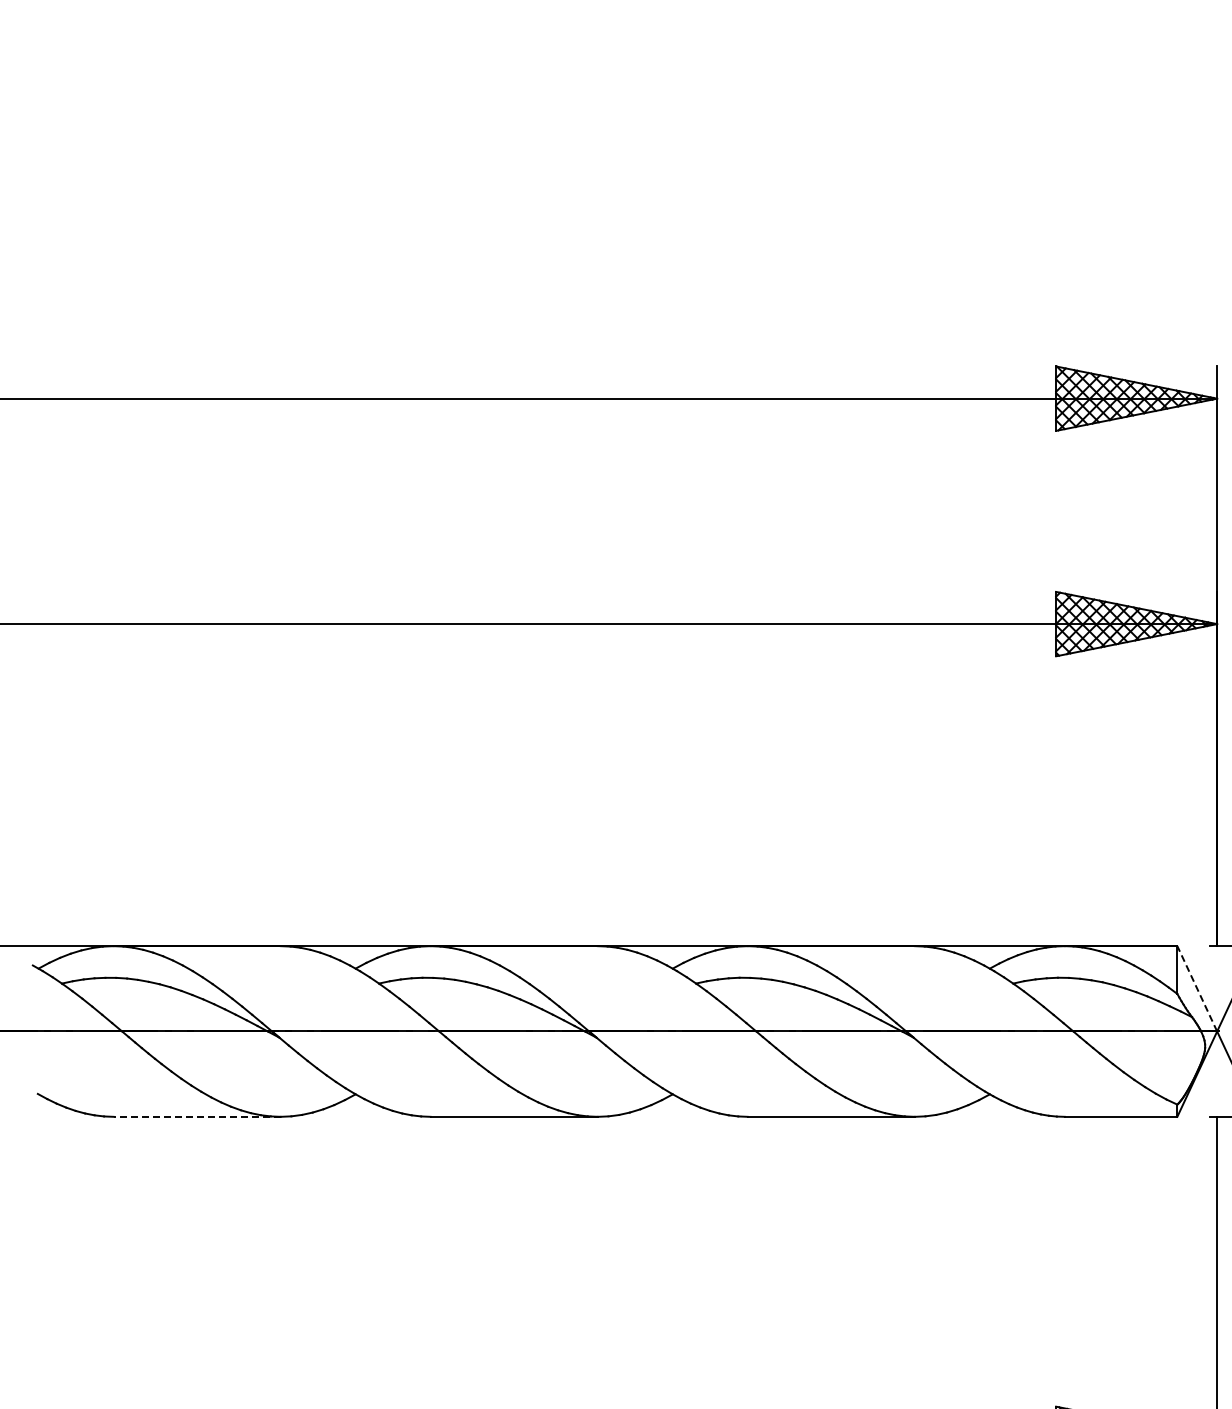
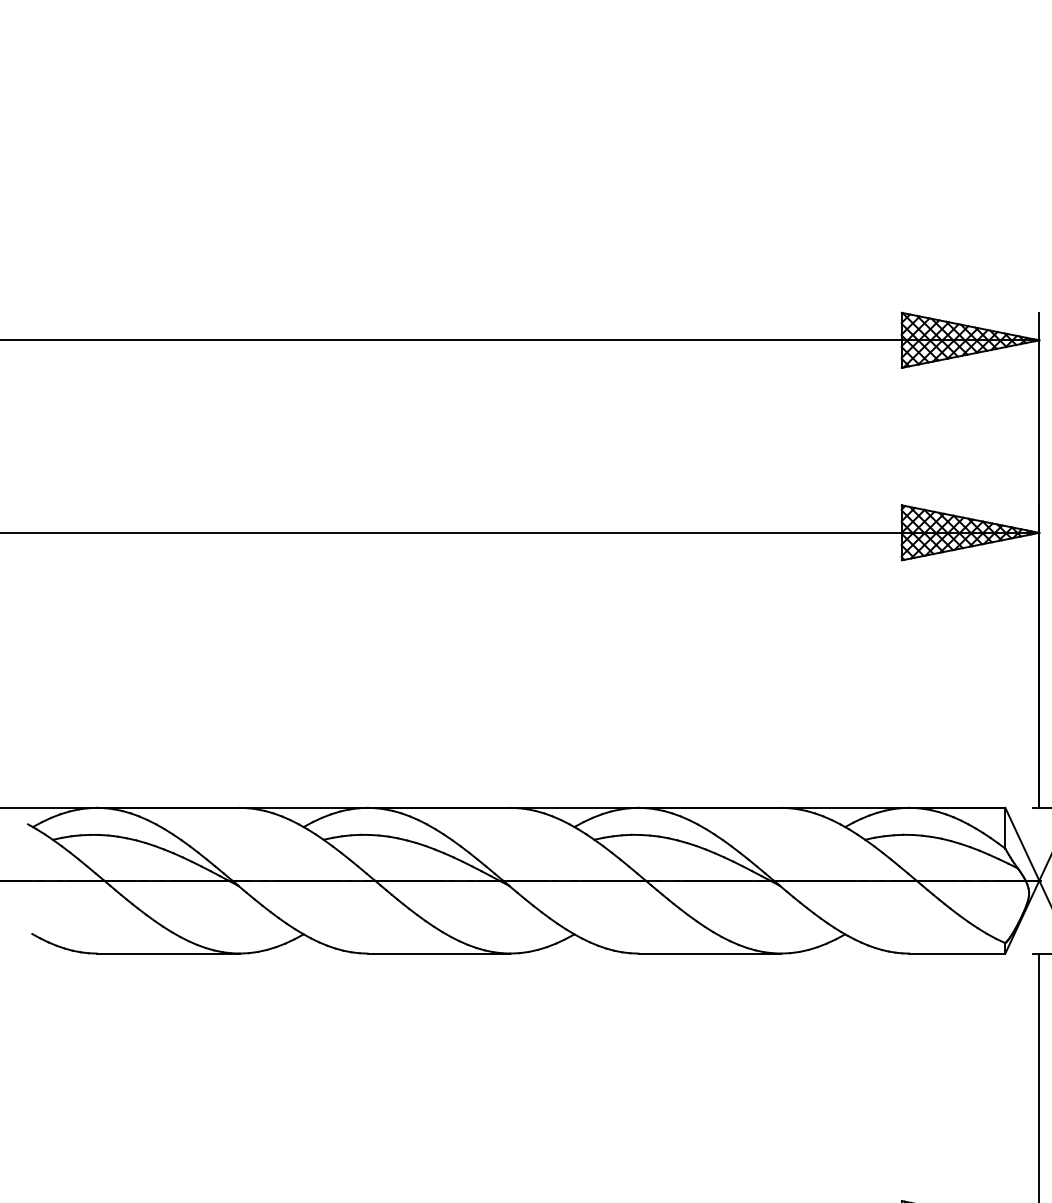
line: (1197, 988) -> (1022, 844), dashed -> solid
line: (197, 1116) -> (168, 953), dashed -> solid

